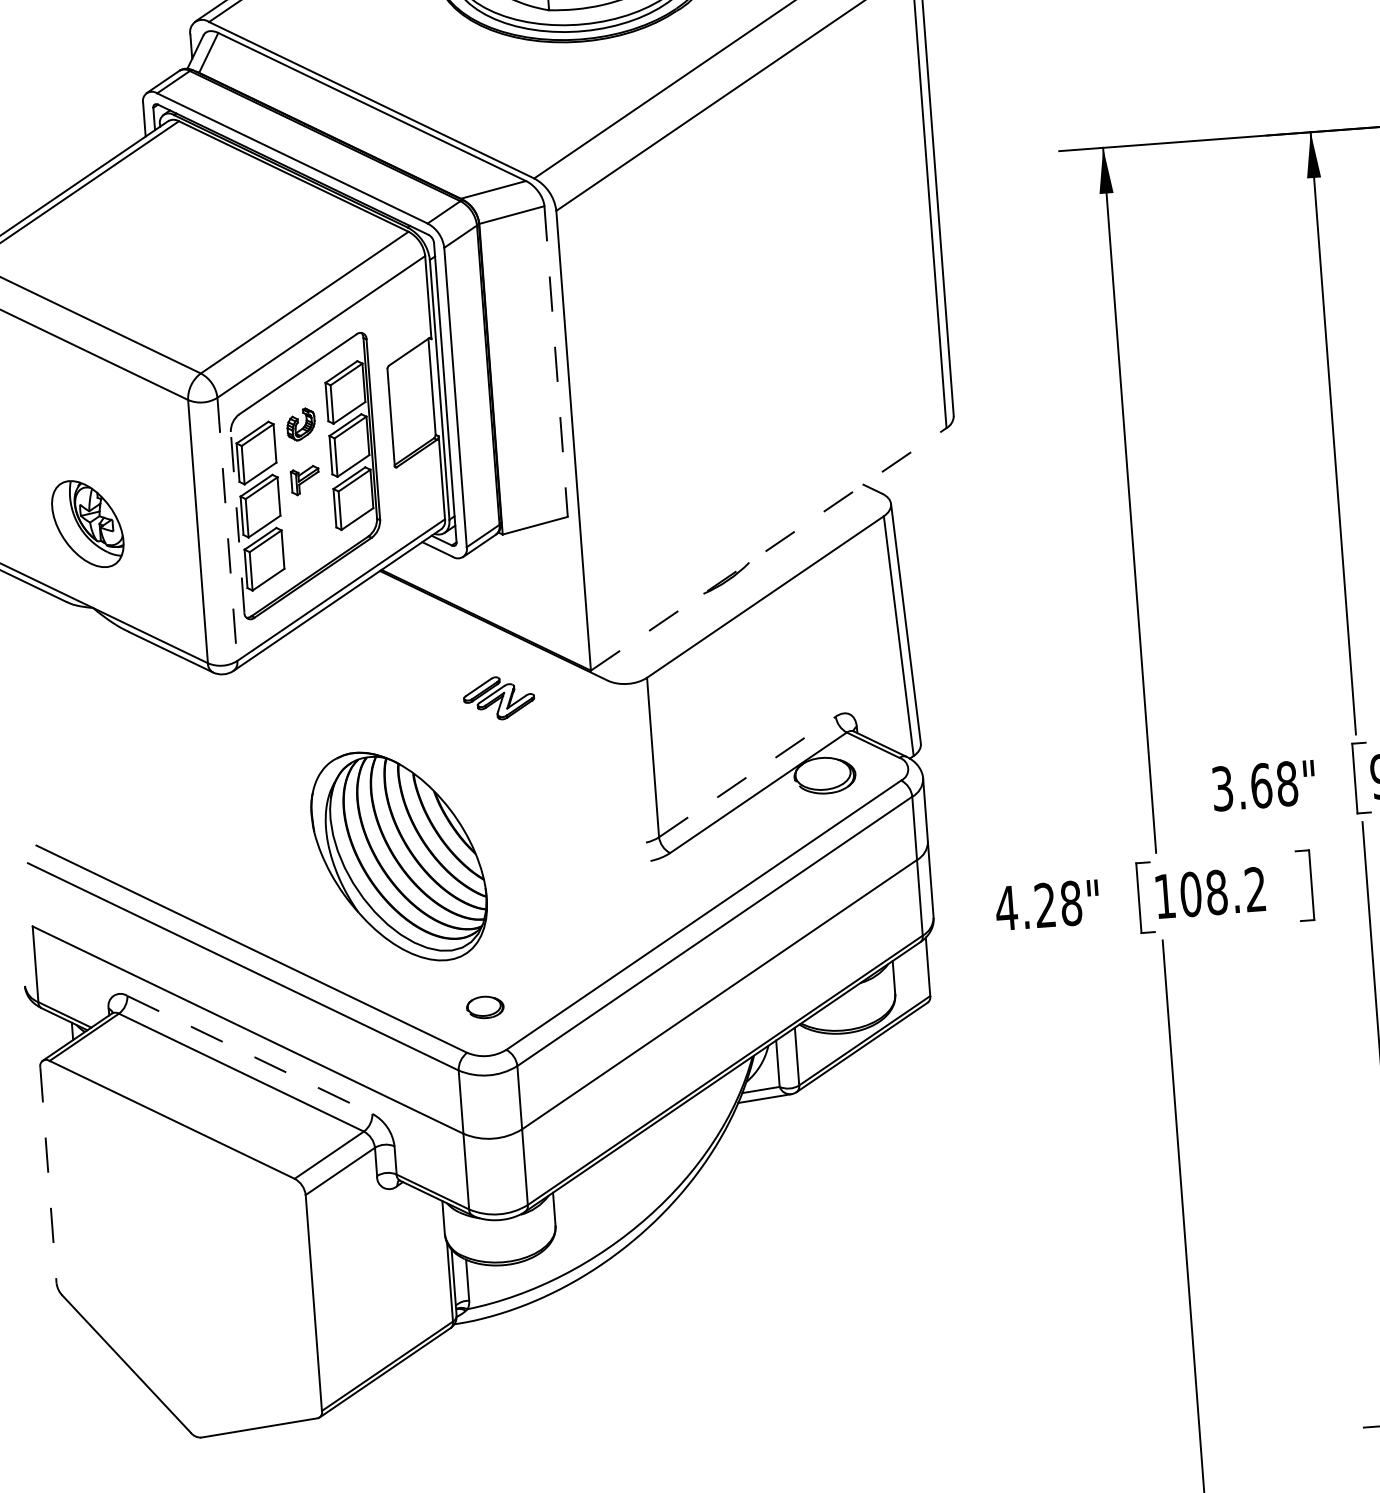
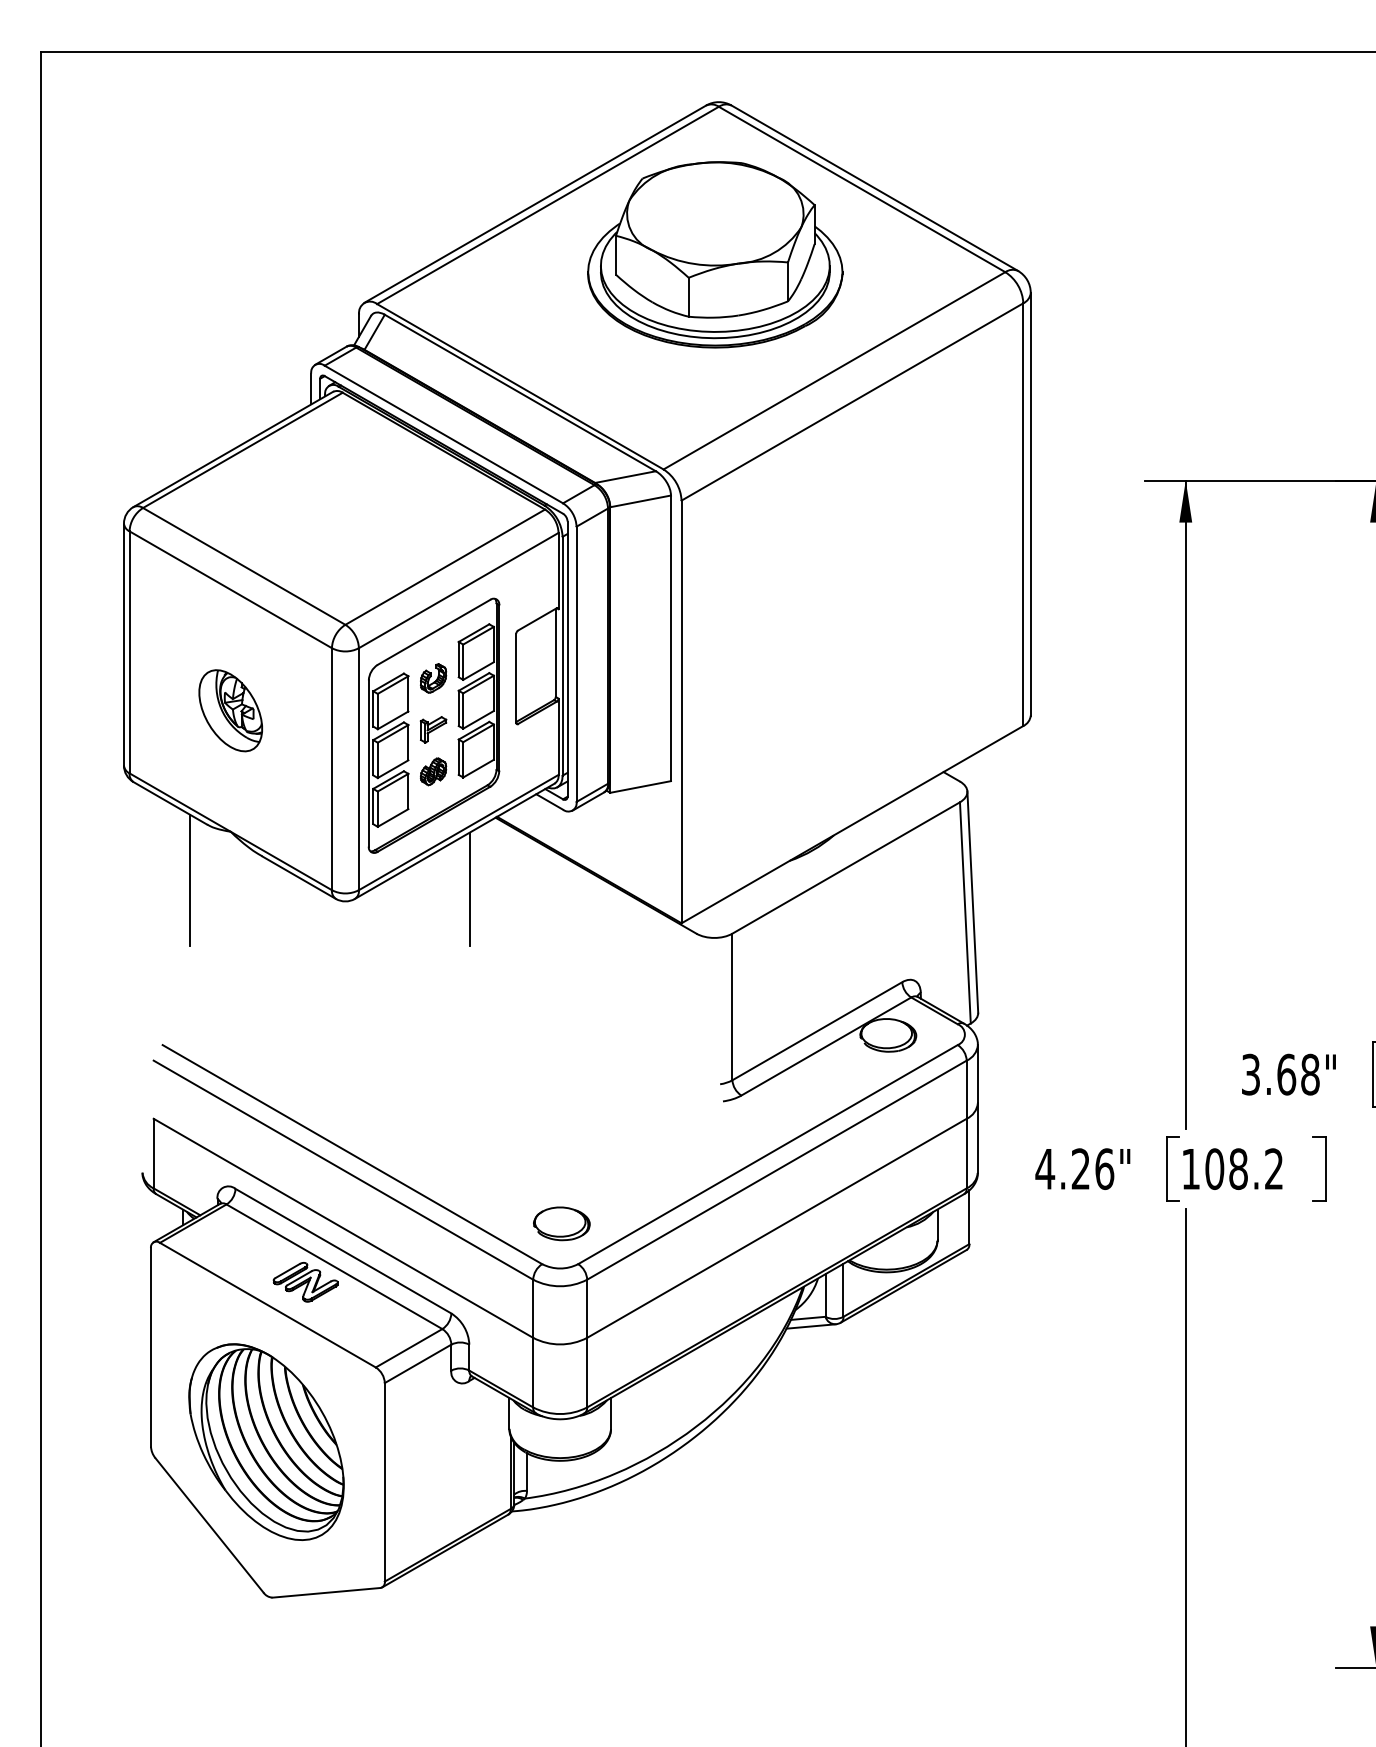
line: (556, 361) -> (671, 638), dashed -> solid
line: (237, 521) -> (368, 762), dashed -> solid
part: (87, 523) -> (230, 710), moved
part: (308, 525) -> (433, 771), added
line: (226, 529) -> (358, 769), dashed -> solid
line: (768, 549) -> (852, 824), dashed -> solid
line: (357, 651) -> (469, 889), added
line: (52, 664) -> (189, 880), added
part: (498, 698) -> (305, 1282), moved
line: (747, 776) -> (817, 1030), dashed -> solid
part: (399, 855) -> (266, 1441), moved
text: (1071, 902) -> (1104, 1168), 4.28" -> 4.26"
part: (484, 1007) -> (561, 1223), size x1.67
line: (250, 1055) -> (343, 1251), dashed -> solid
line: (47, 1175) -> (150, 1347), dashed -> solid

